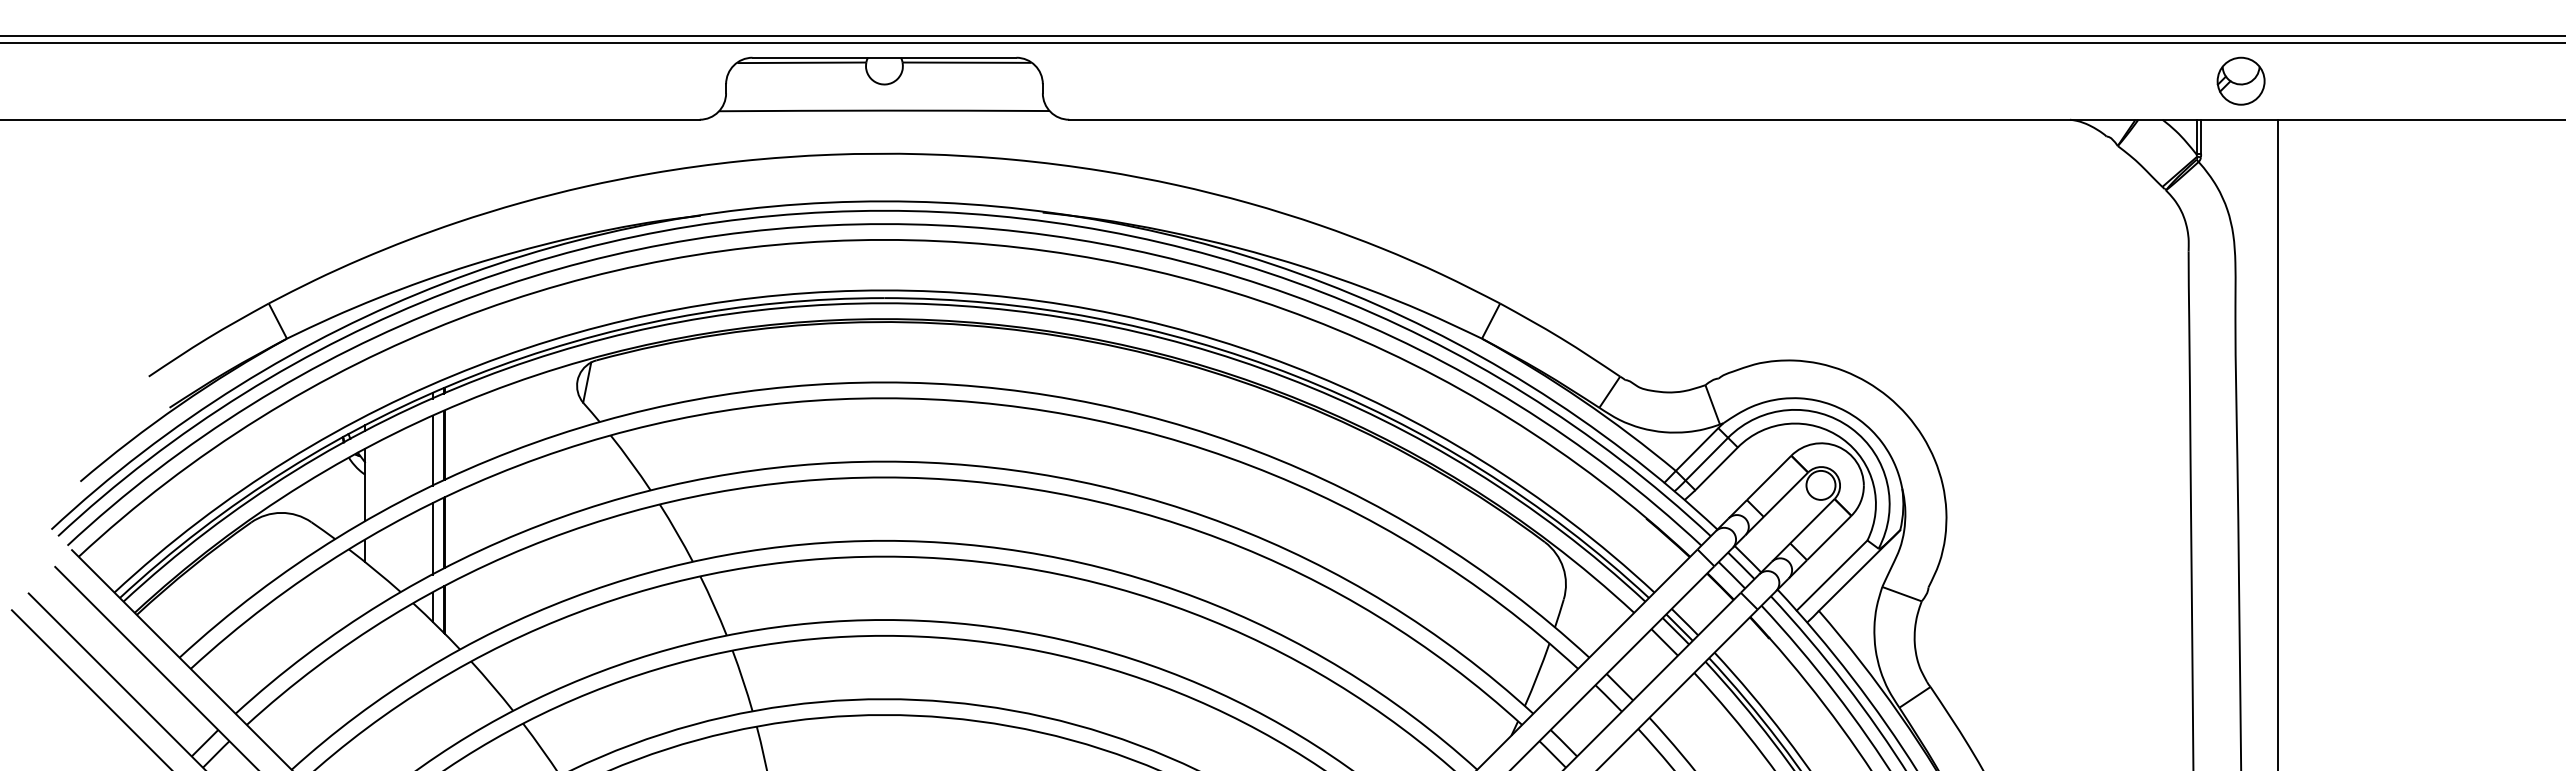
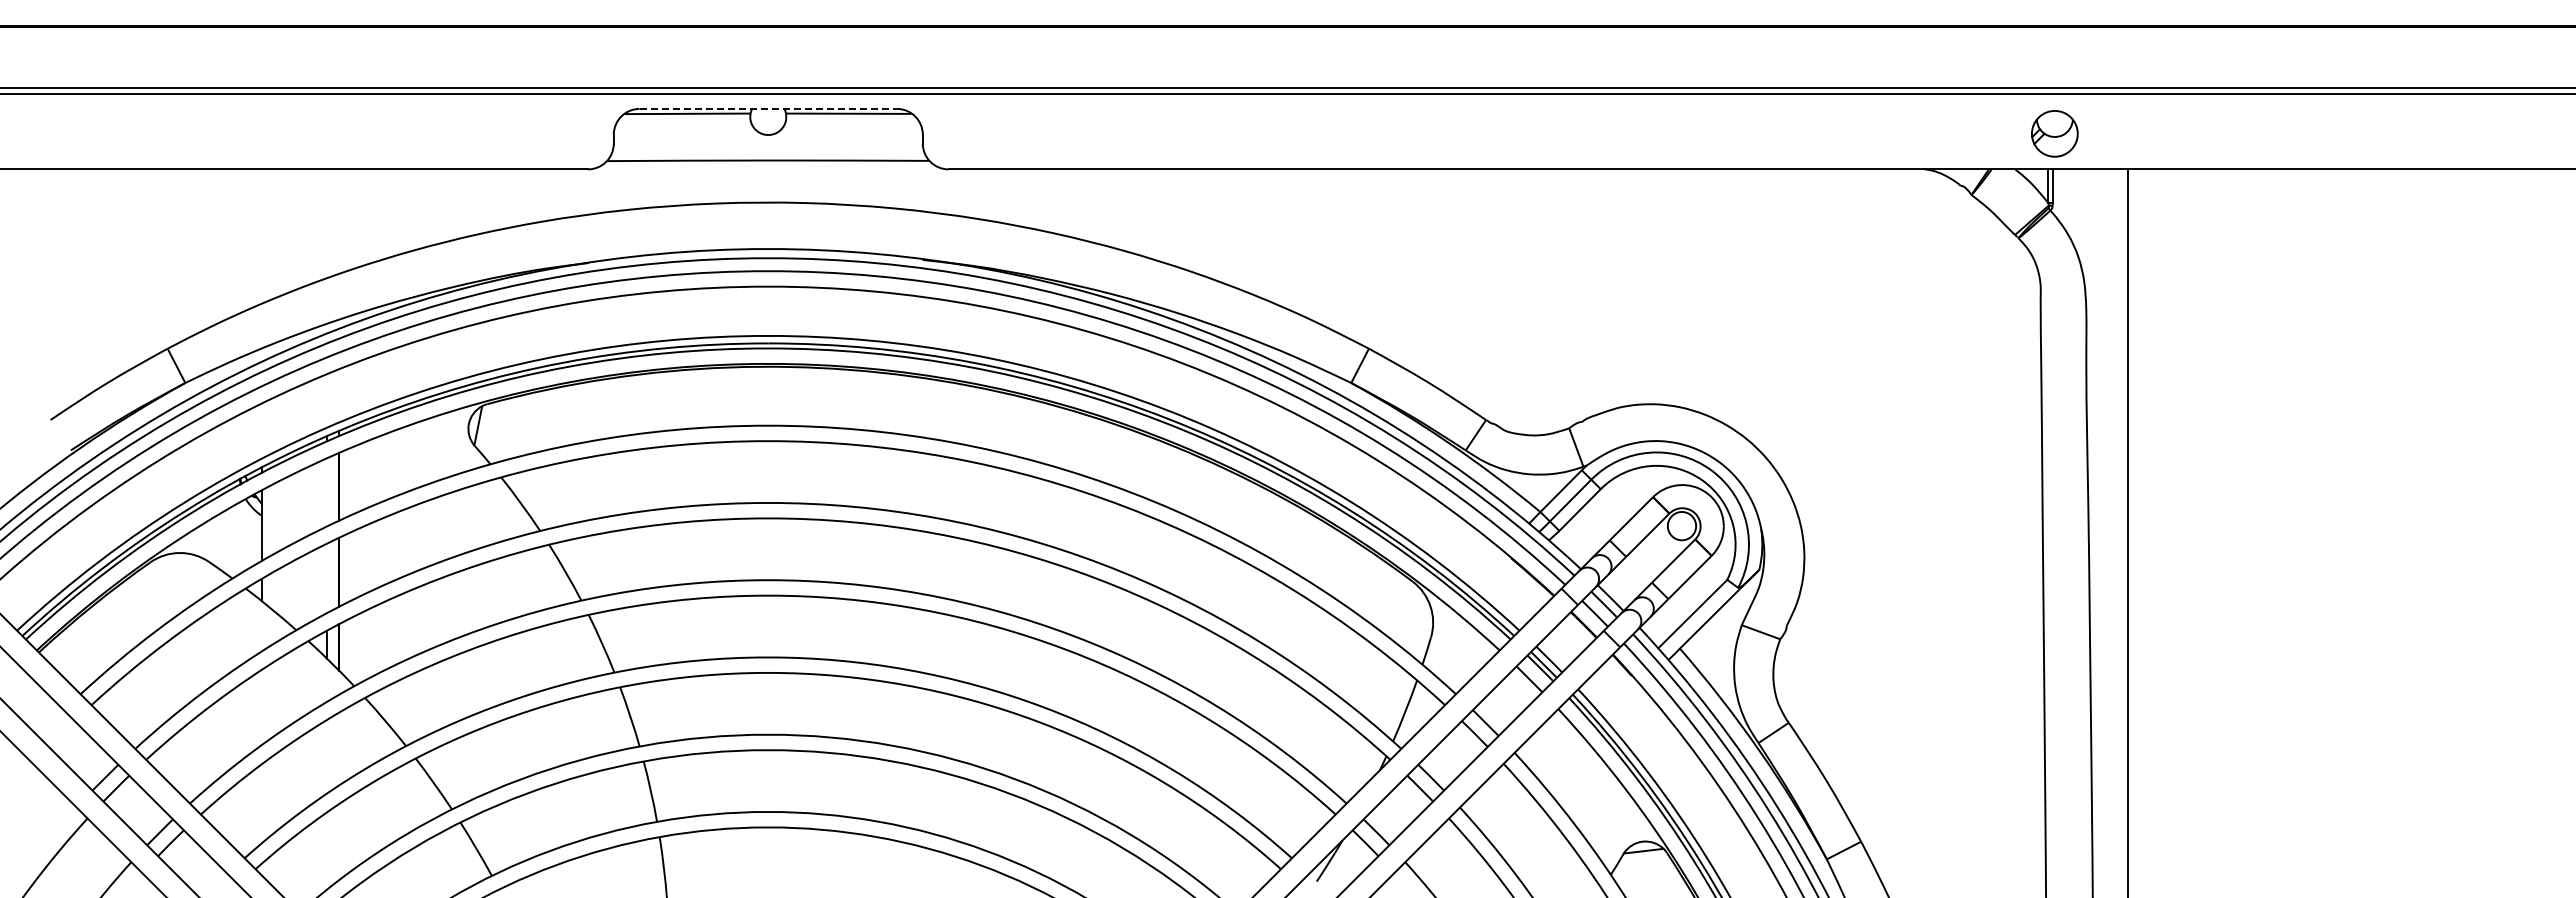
line: (884, 57) -> (768, 108), solid -> dashed
part: (2240, 80) -> (2054, 133), moved
line: (432, 450) -> (327, 492), removed
line: (432, 539) -> (327, 578), removed

